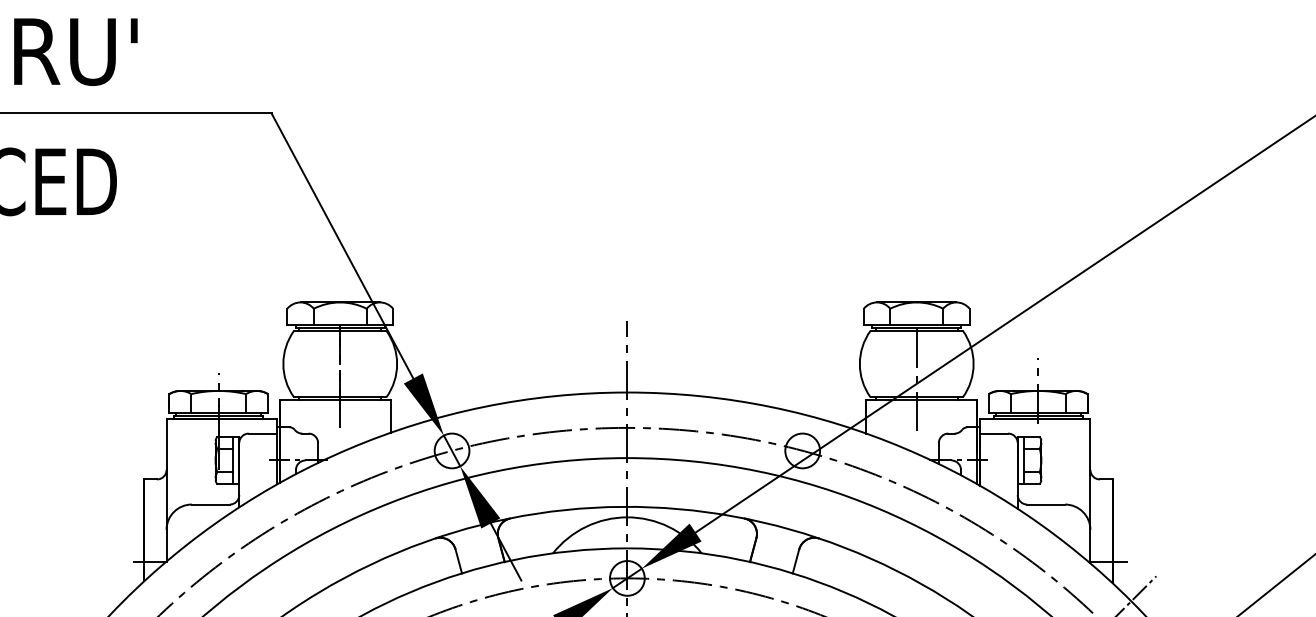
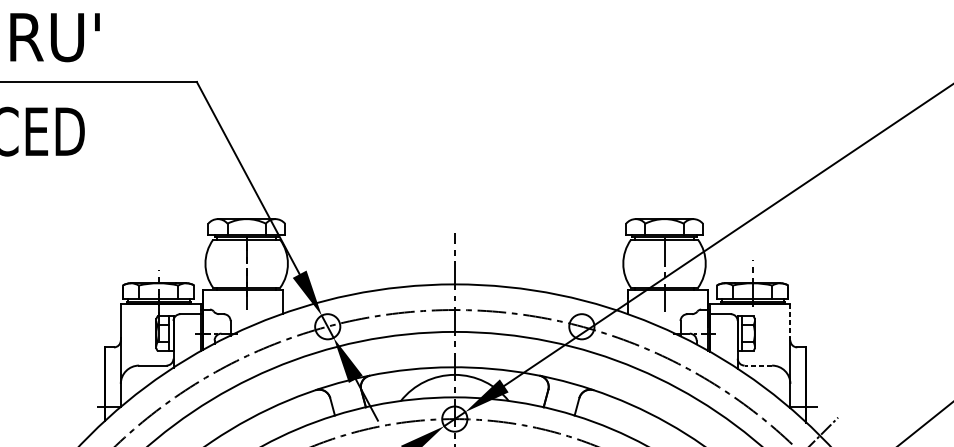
line: (1090, 445) -> (790, 322), solid -> dashed
line: (1046, 504) -> (758, 365), solid -> dashed

